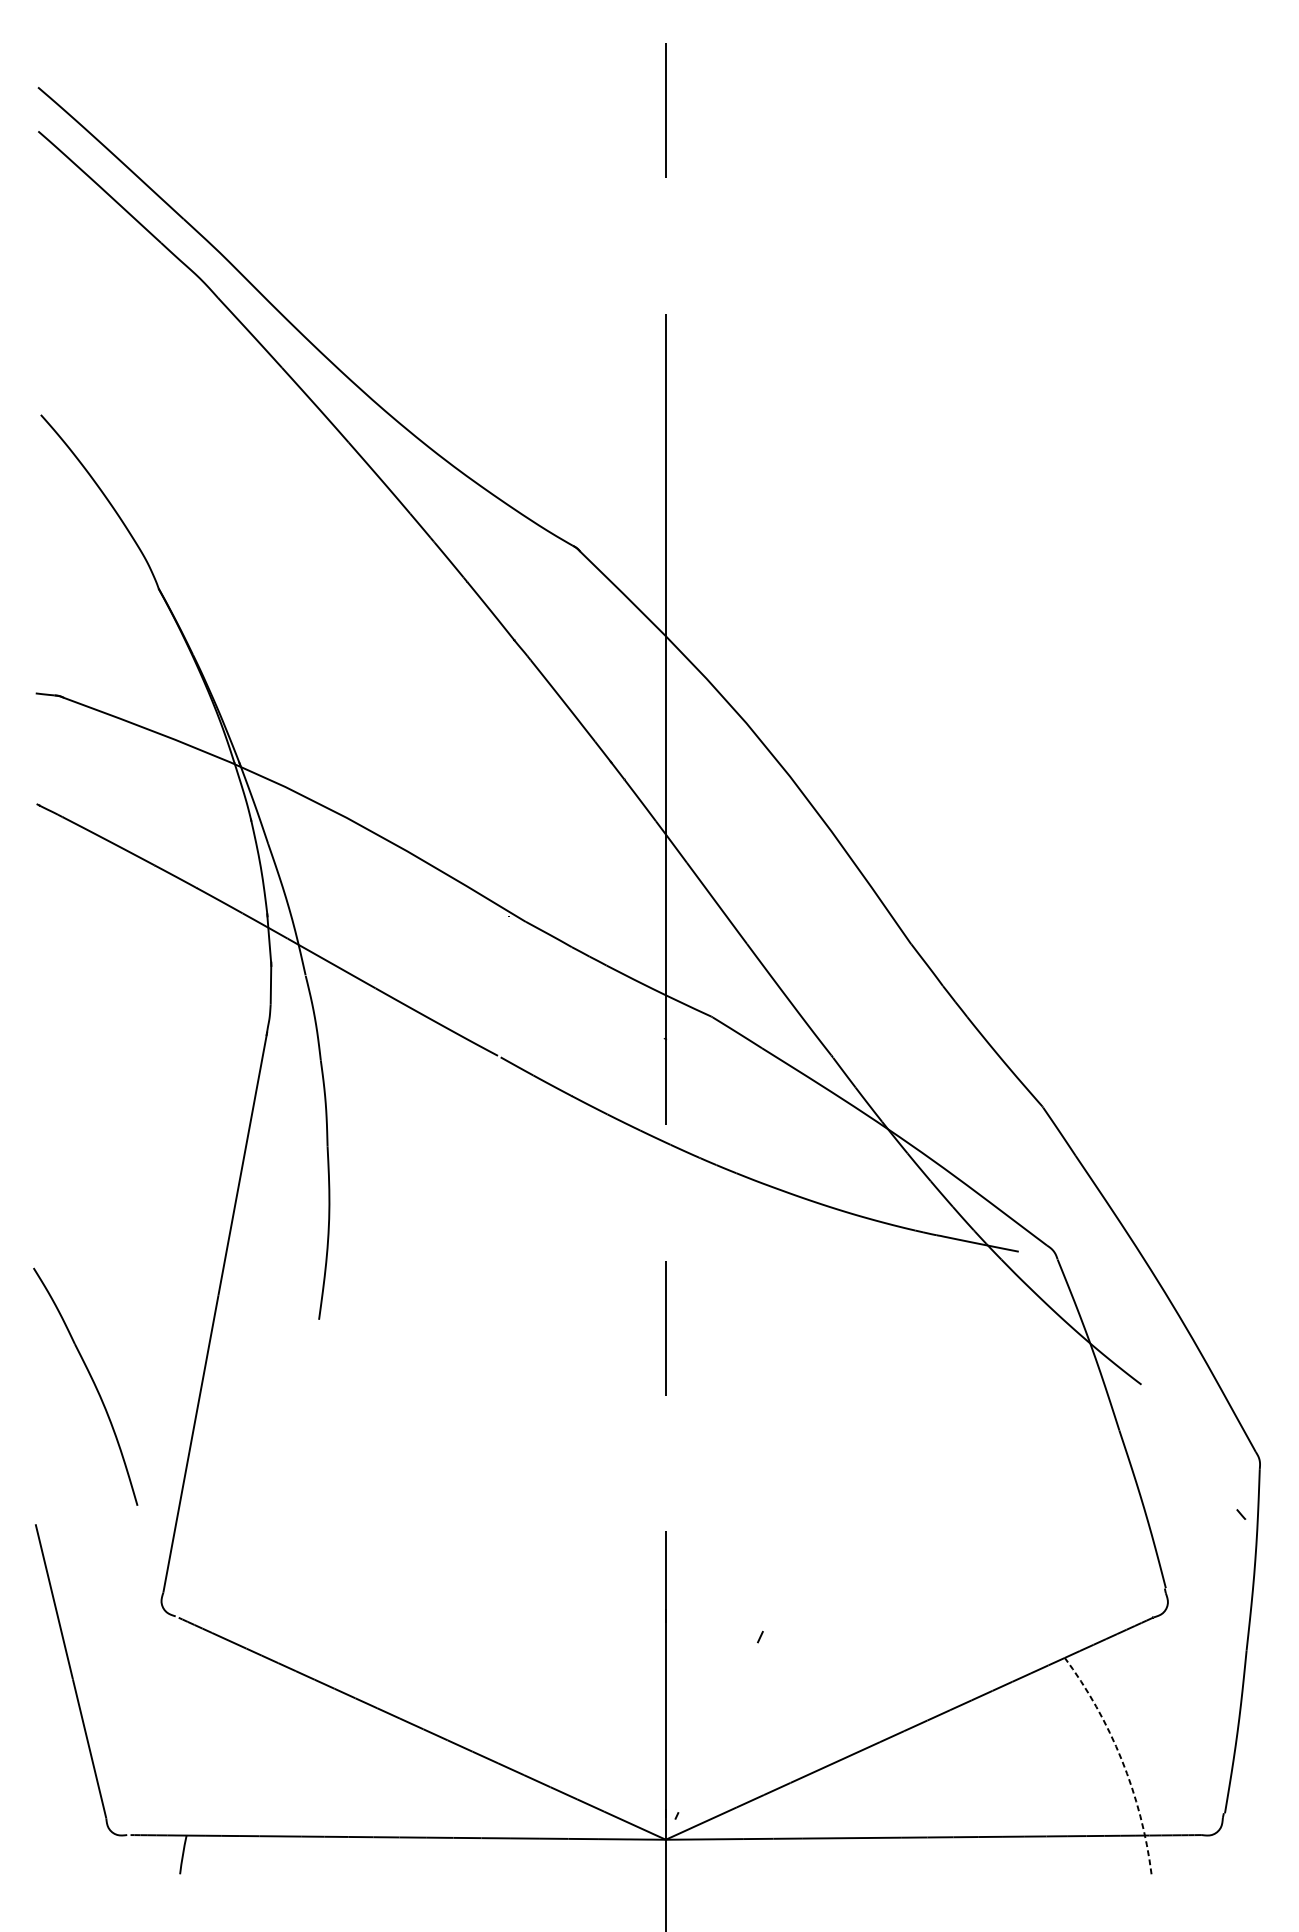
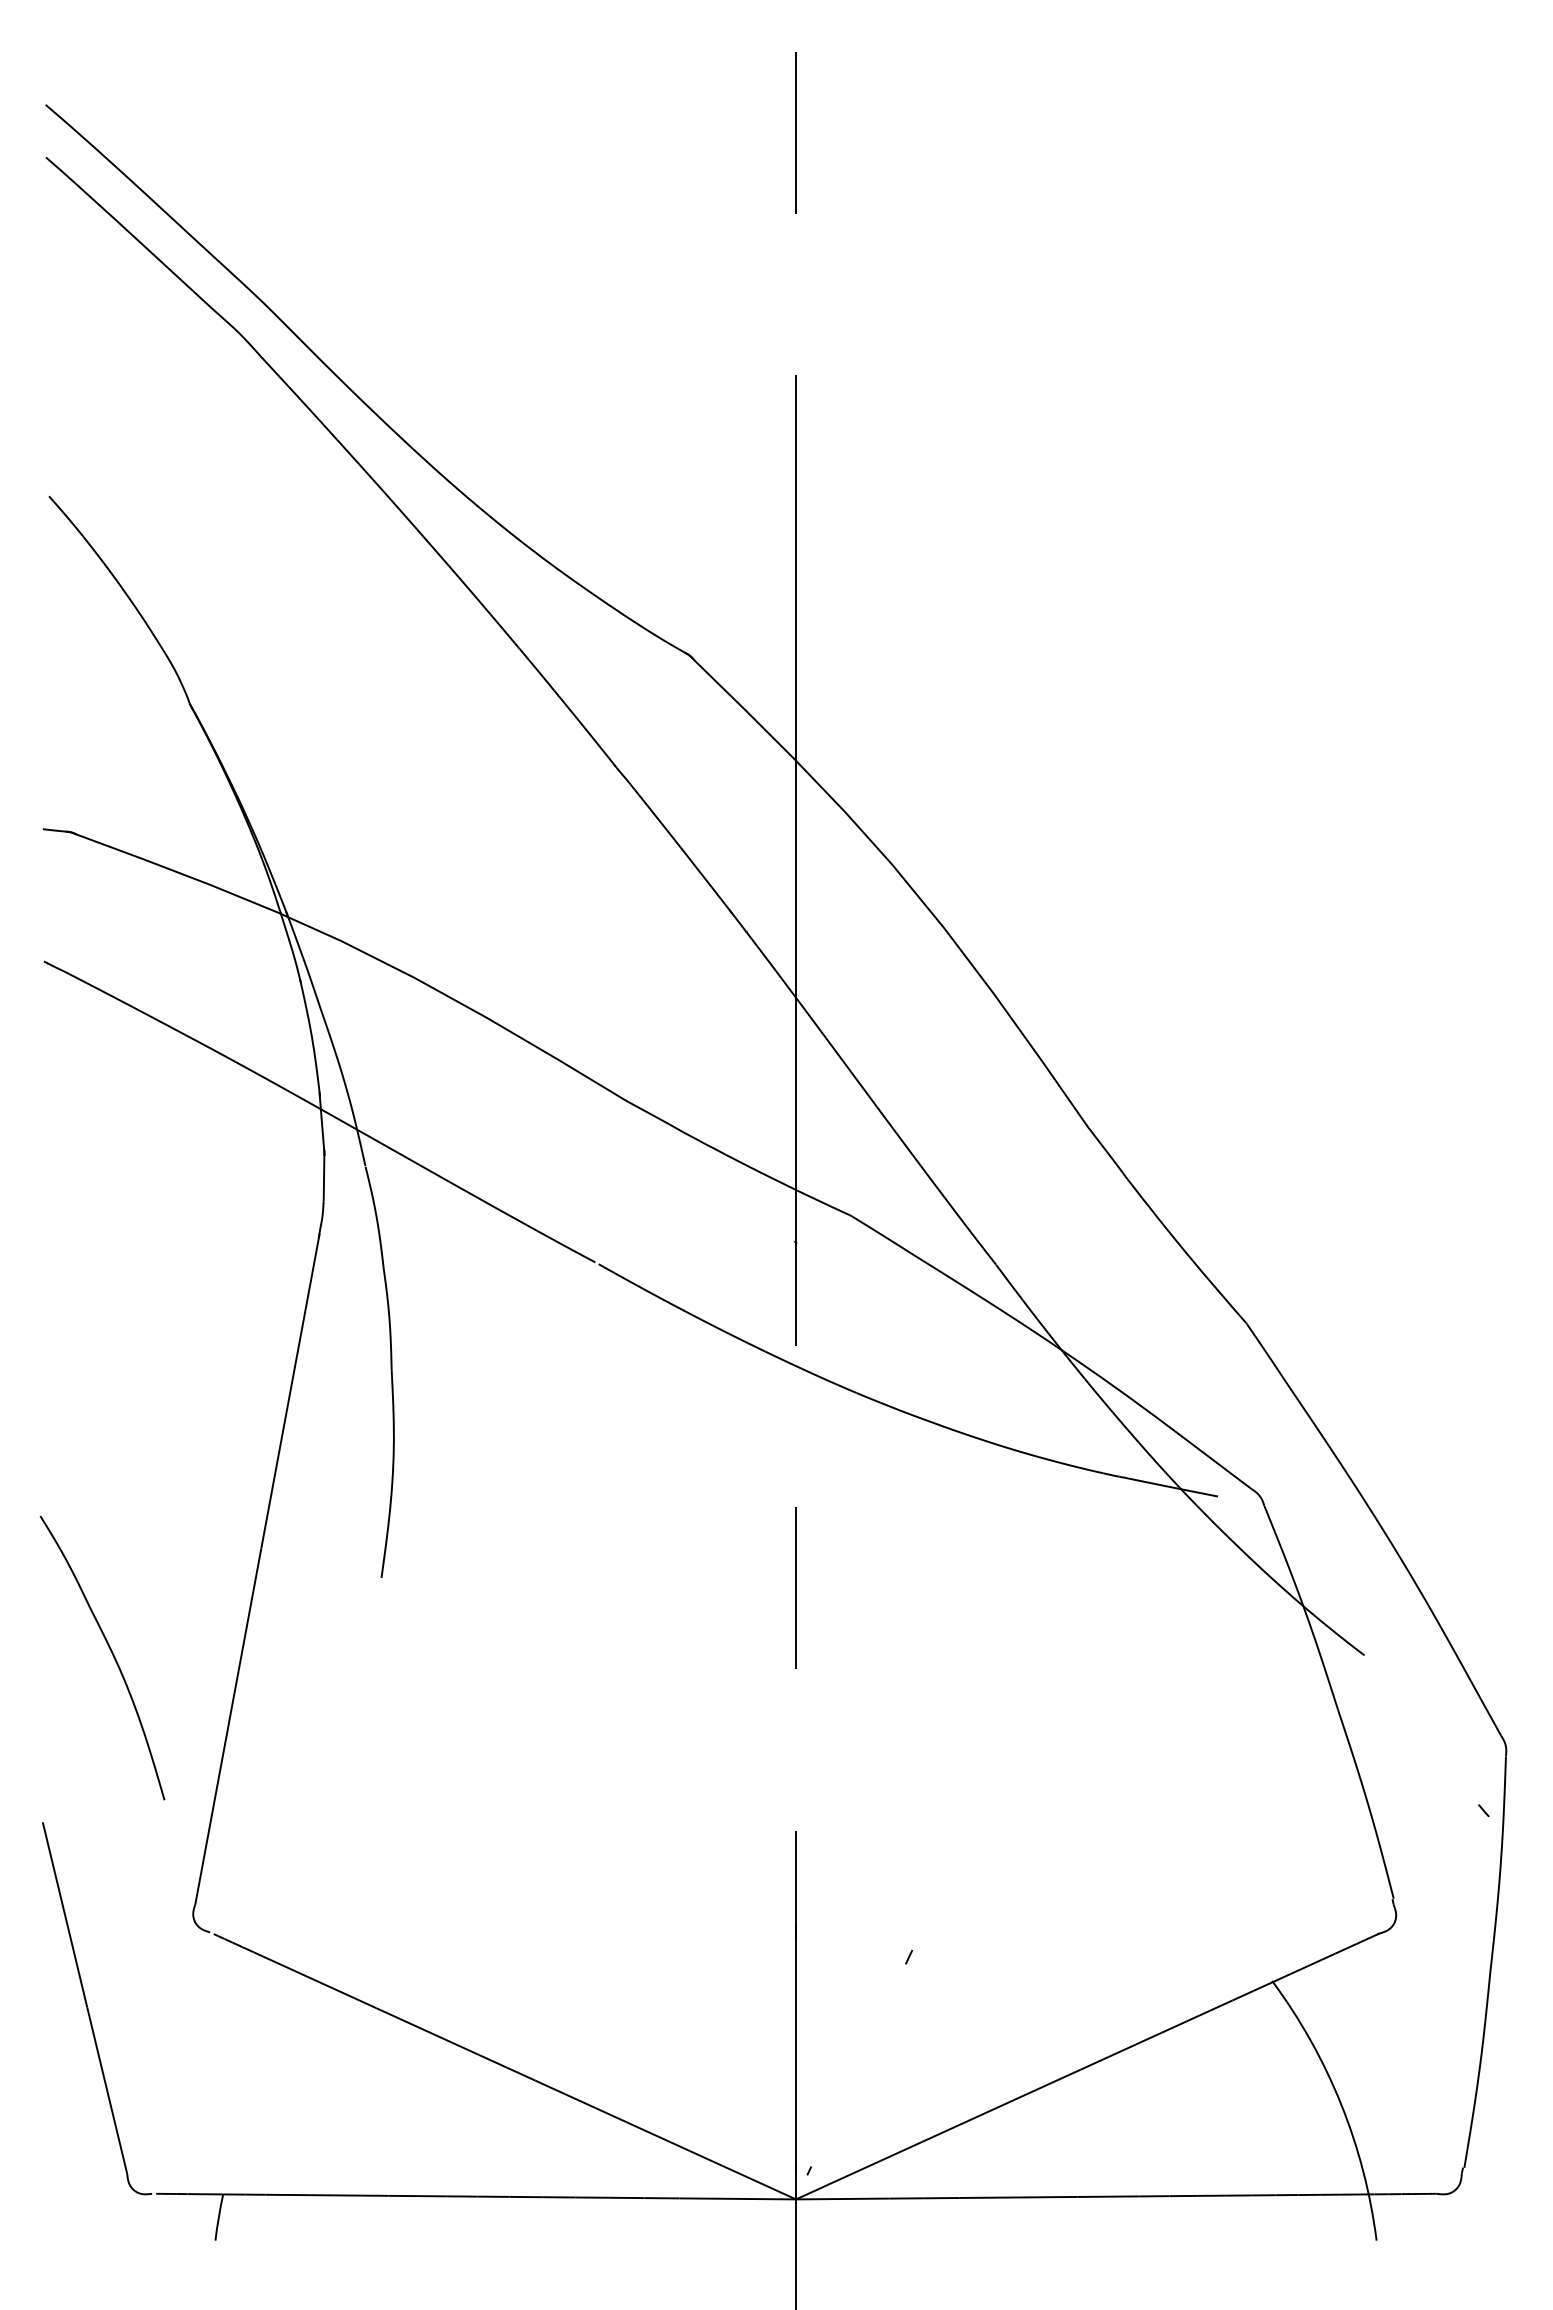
arc: (1122, 1760) -> (1341, 2104), dashed -> solid

